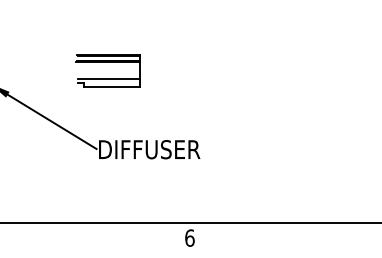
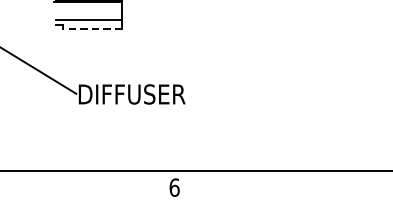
line: (112, 87) -> (93, 28), solid -> dashed

